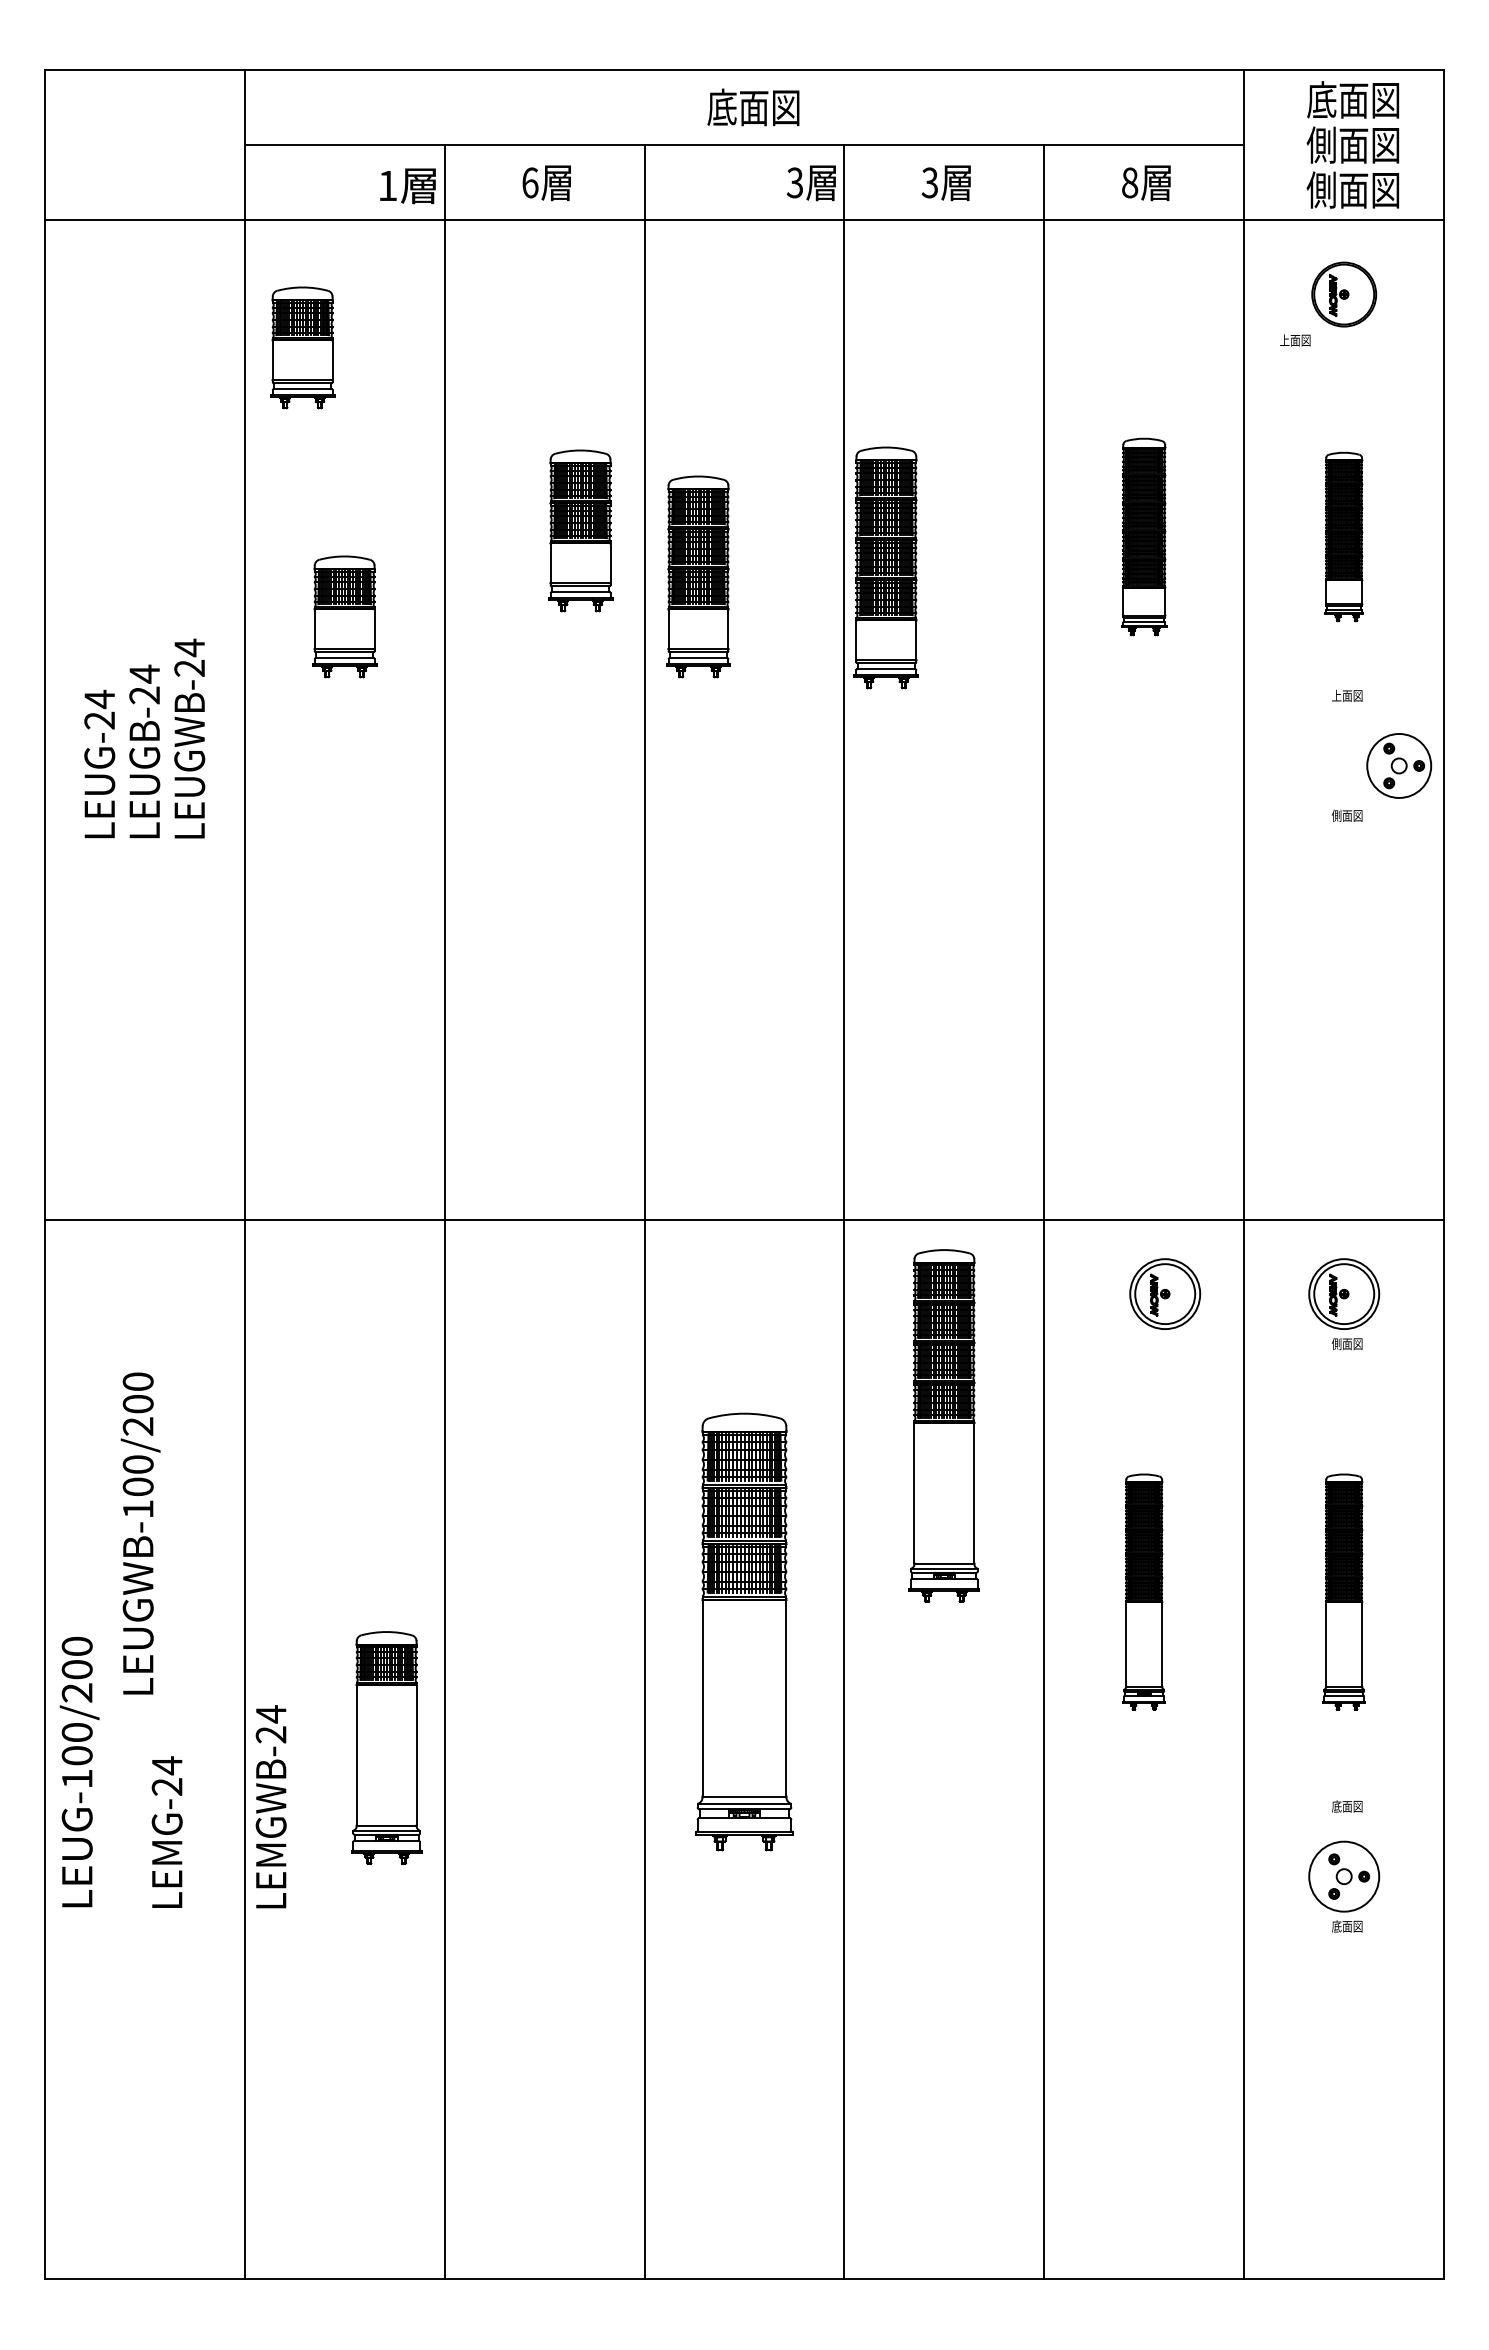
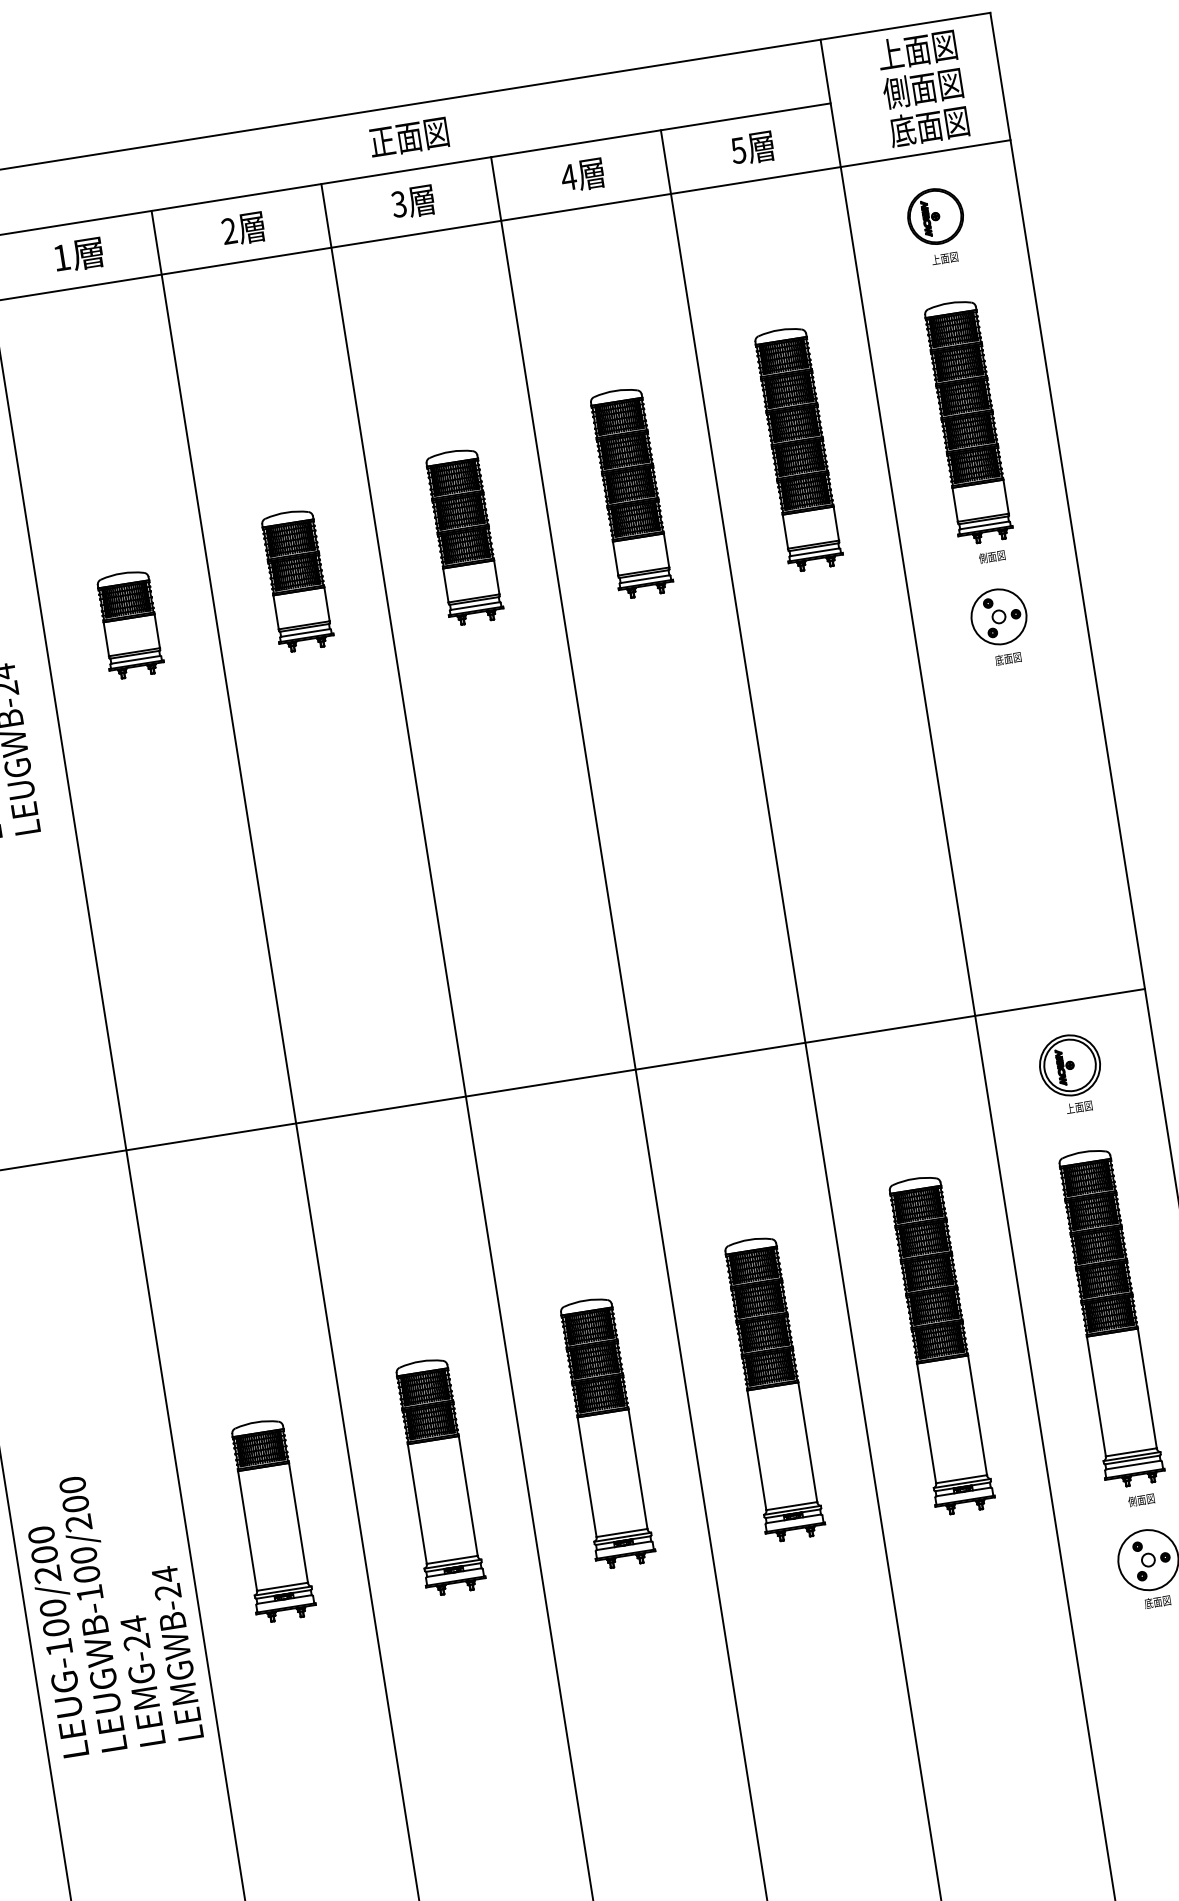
text: (1321, 99) -> (890, 53), 底面図 -> 上面図
text: (721, 106) -> (381, 140), 底面図 -> 正面図
text: (530, 182) -> (229, 230), 6 -> 2
text: (929, 182) -> (568, 177), 3 -> 4
text: (1129, 182) -> (738, 150), 8 -> 5
text: (810, 183) -> (412, 202), moved
text: (407, 186) -> (78, 255), moved
text: (1321, 189) -> (902, 130), 側面図 -> 底面図
text: (1295, 340) -> (945, 258), moved
part: (302, 347) -> (58, 401), removed
part: (580, 530) -> (297, 580), moved
part: (1143, 536) -> (797, 449), size x1.43
part: (1343, 536) -> (967, 422), size x1.67
part: (885, 567) -> (630, 492), moved
part: (698, 576) -> (464, 536), moved
text: (1336, 695) -> (982, 558), 上面図 -> 側面図
part: (1399, 765) -> (999, 616), moved
text: (1336, 815) -> (999, 660), 側面図 -> 底面図
part: (1165, 1293) -> (918, 1088), removed
text: (1336, 1343) -> (1070, 1108), 側面図 -> 上面図
part: (943, 1425) -> (772, 1388), moved
text: (140, 1533) -> (95, 1613), moved
part: (1143, 1591) -> (939, 1344), size x1.67
part: (1343, 1591) -> (1109, 1318), size x1.67
part: (744, 1631) -> (606, 1432), size x0.71
part: (544, 1651) -> (438, 1476), added
part: (386, 1747) -> (271, 1520), moved
text: (270, 1806) -> (177, 1652), moved
text: (1336, 1806) -> (1132, 1501), 底面図 -> 側面図

